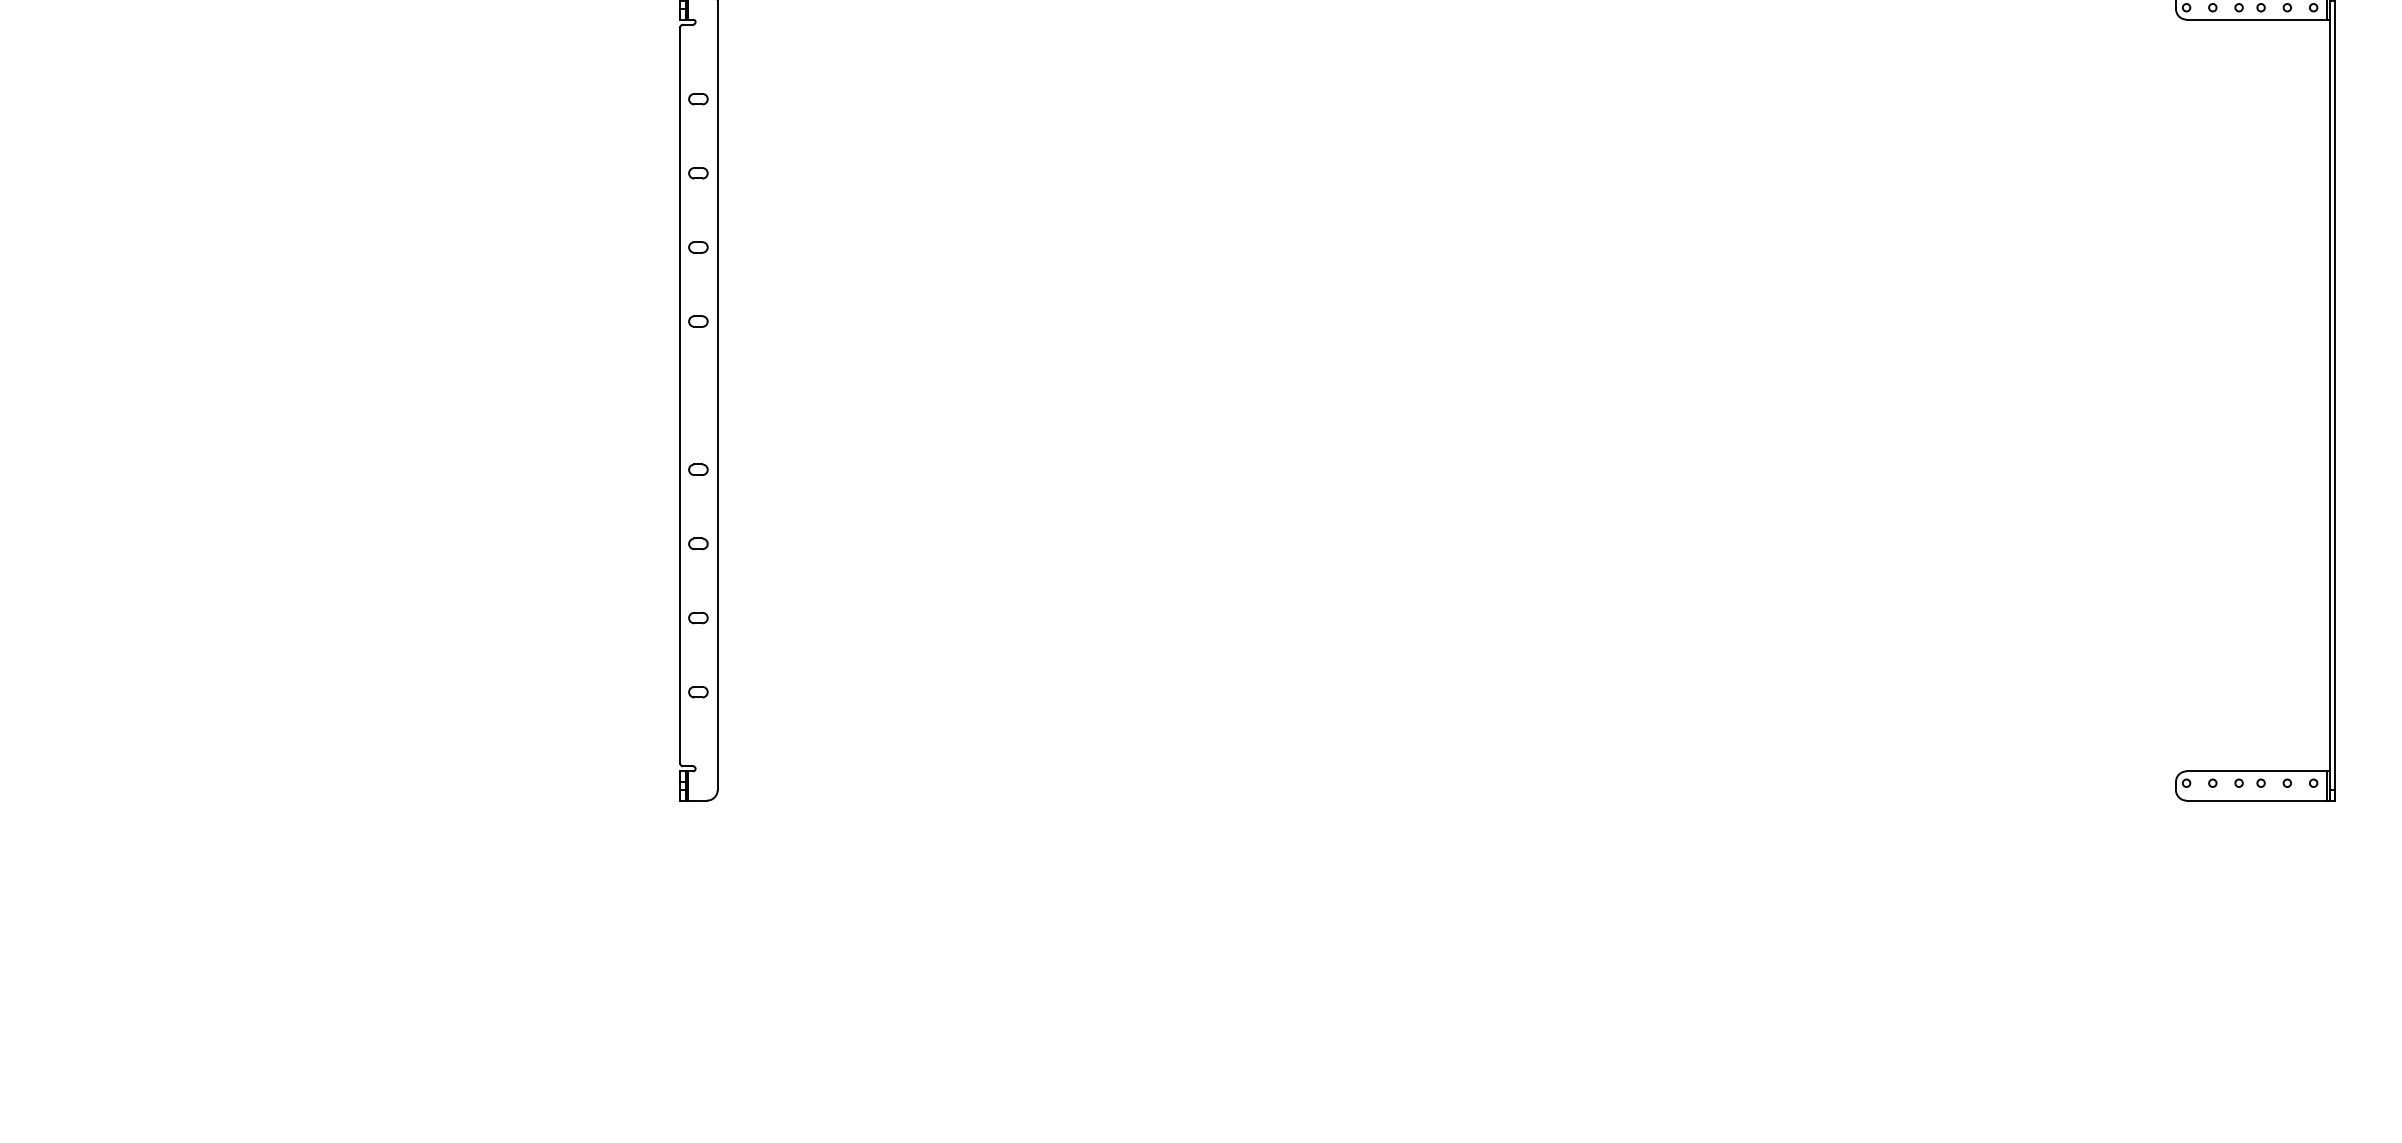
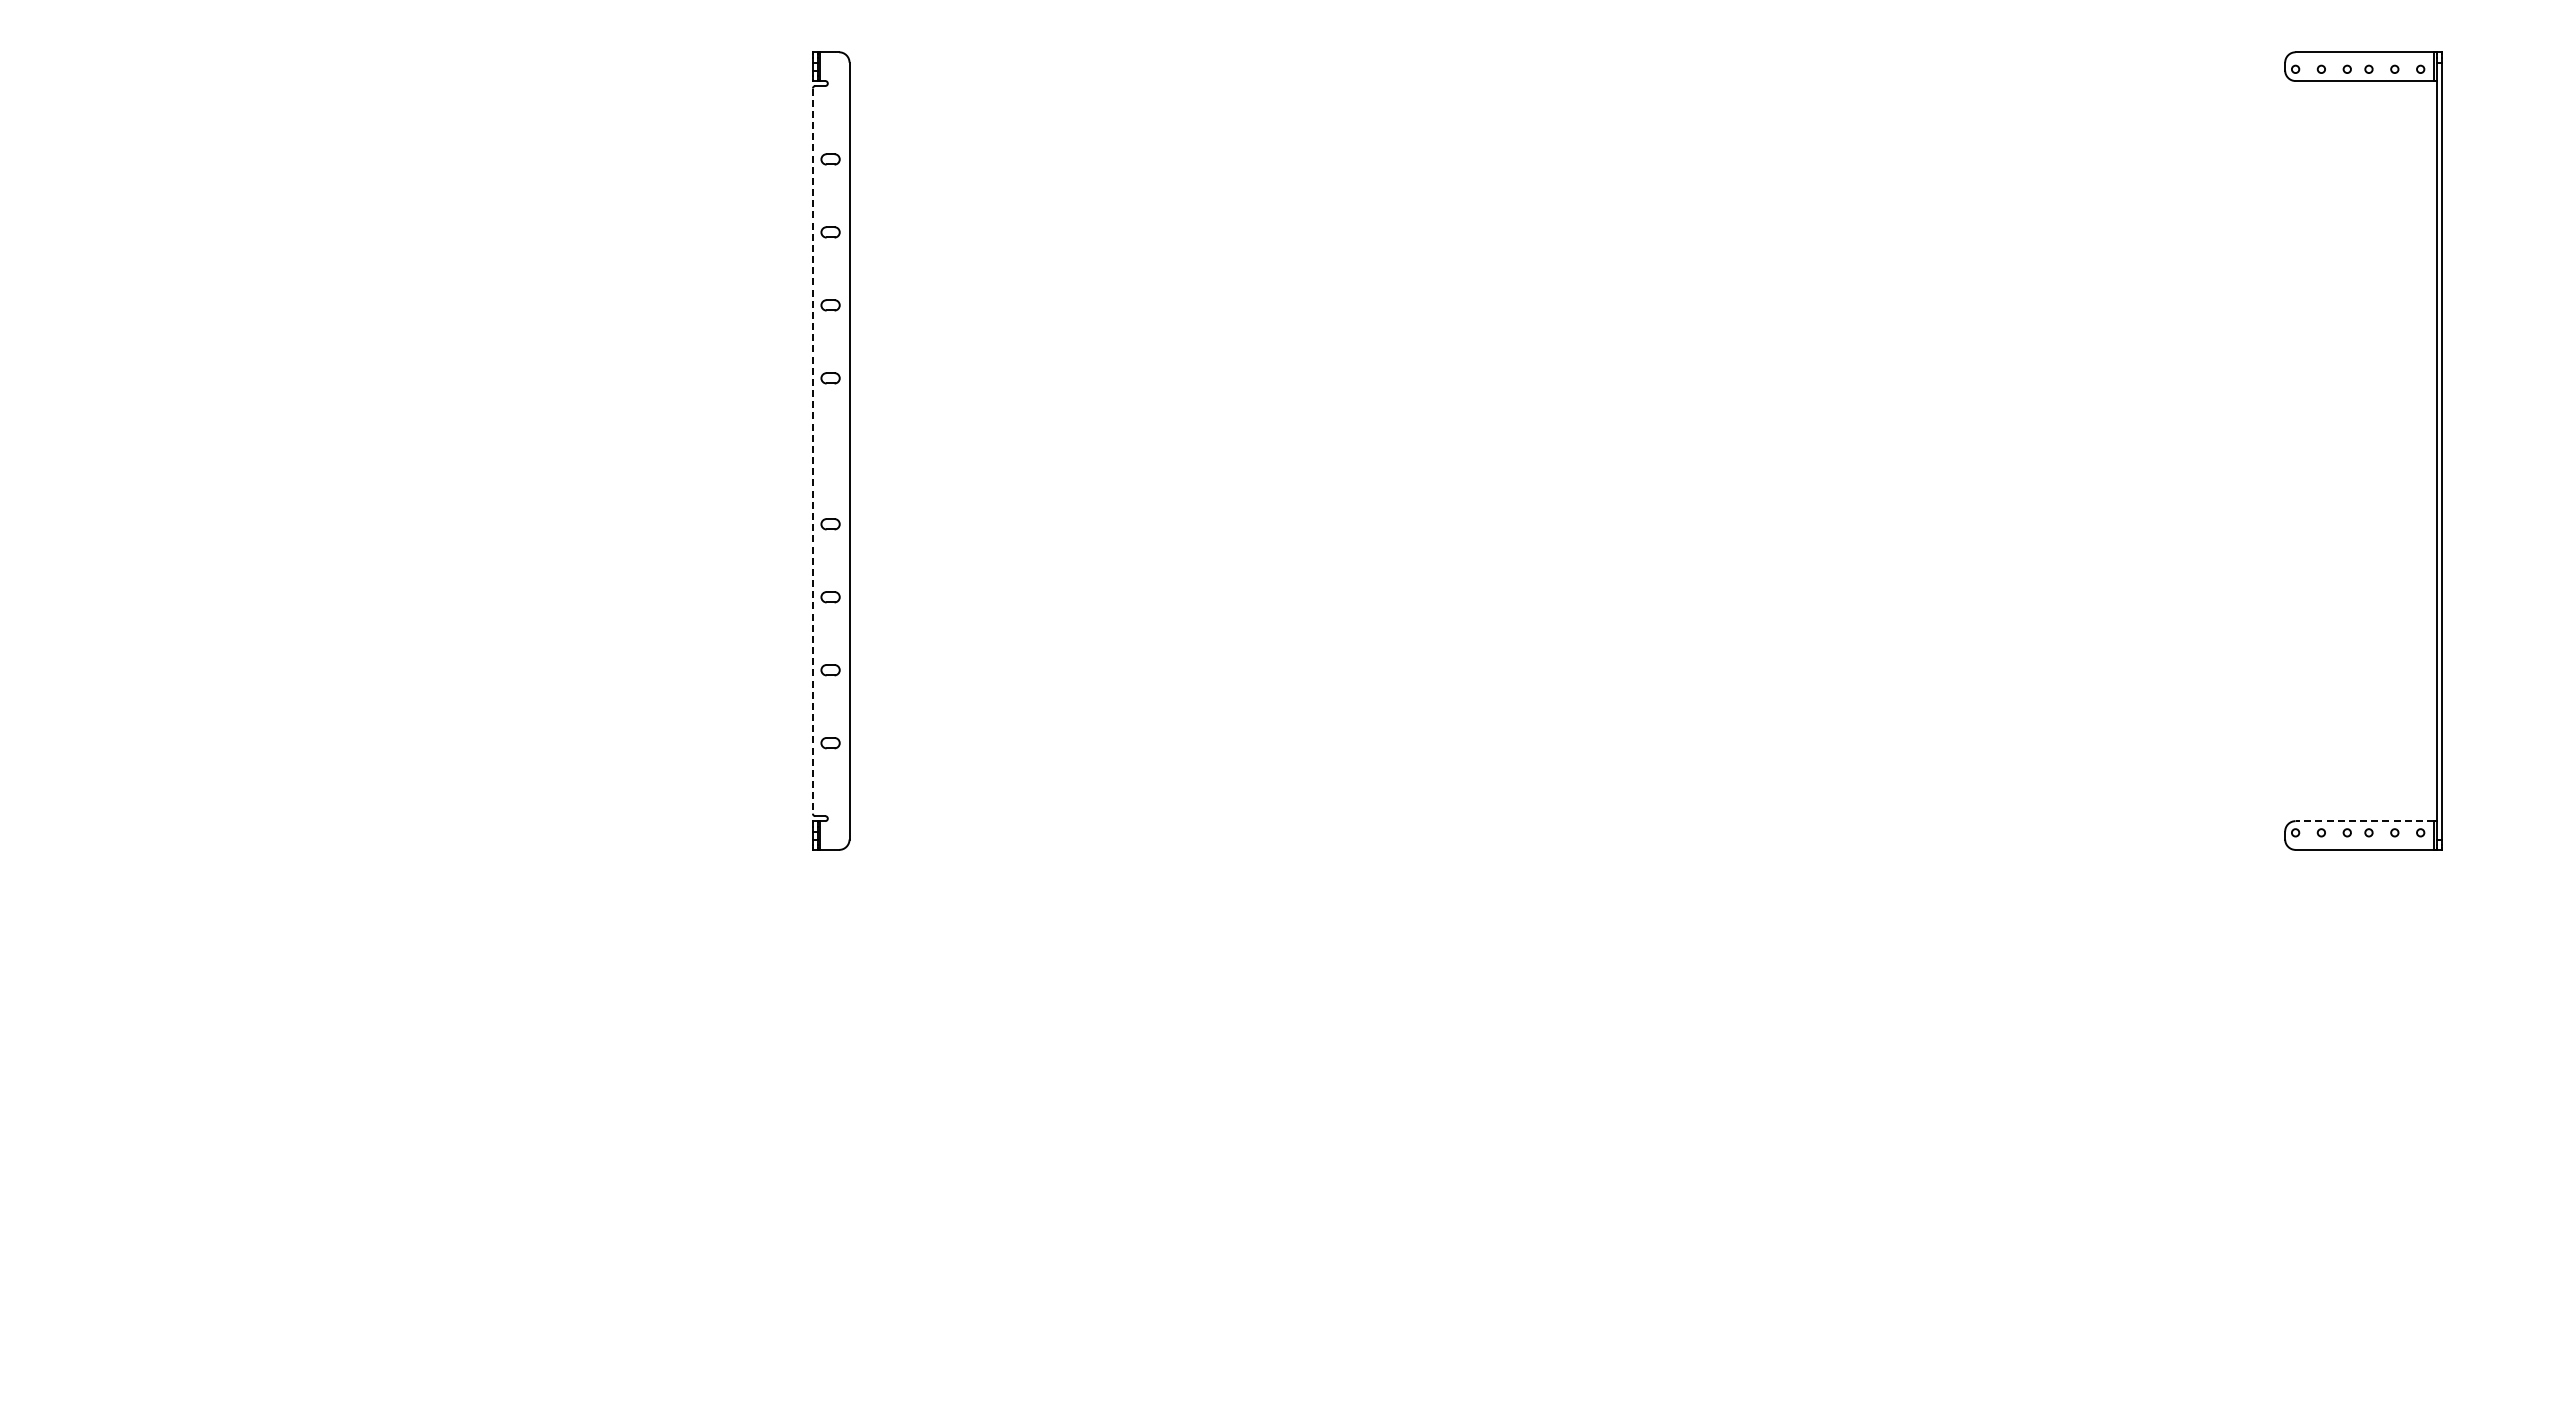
line: (680, 395) -> (812, 451), solid -> dashed
line: (2256, 771) -> (2364, 821), solid -> dashed

